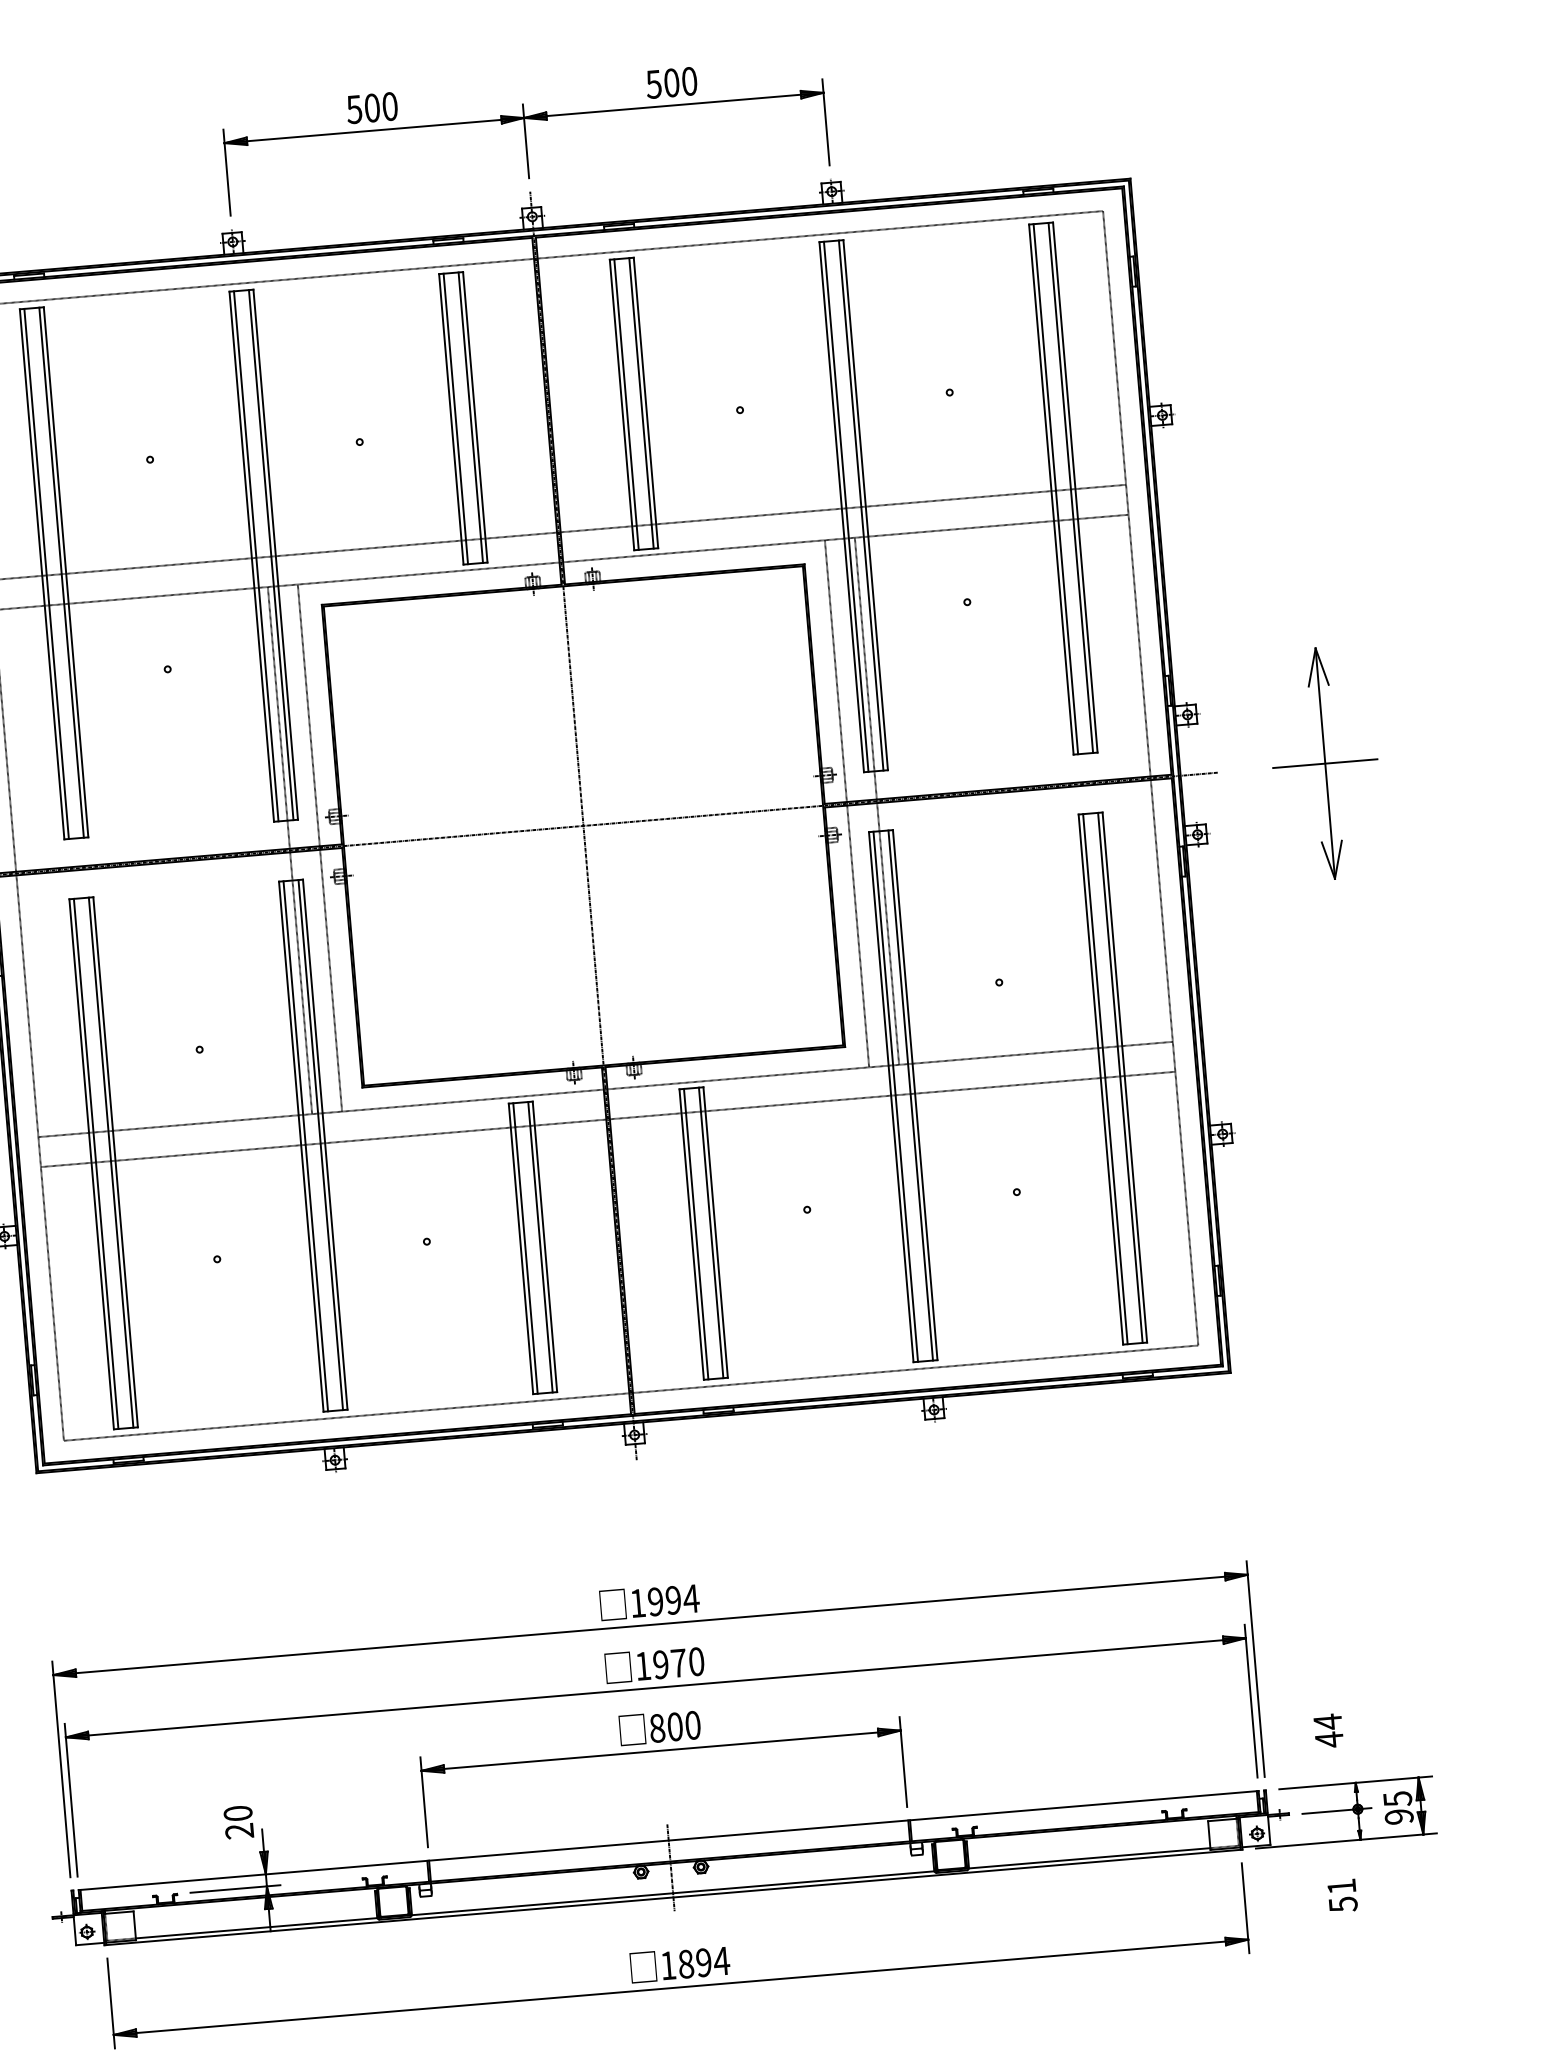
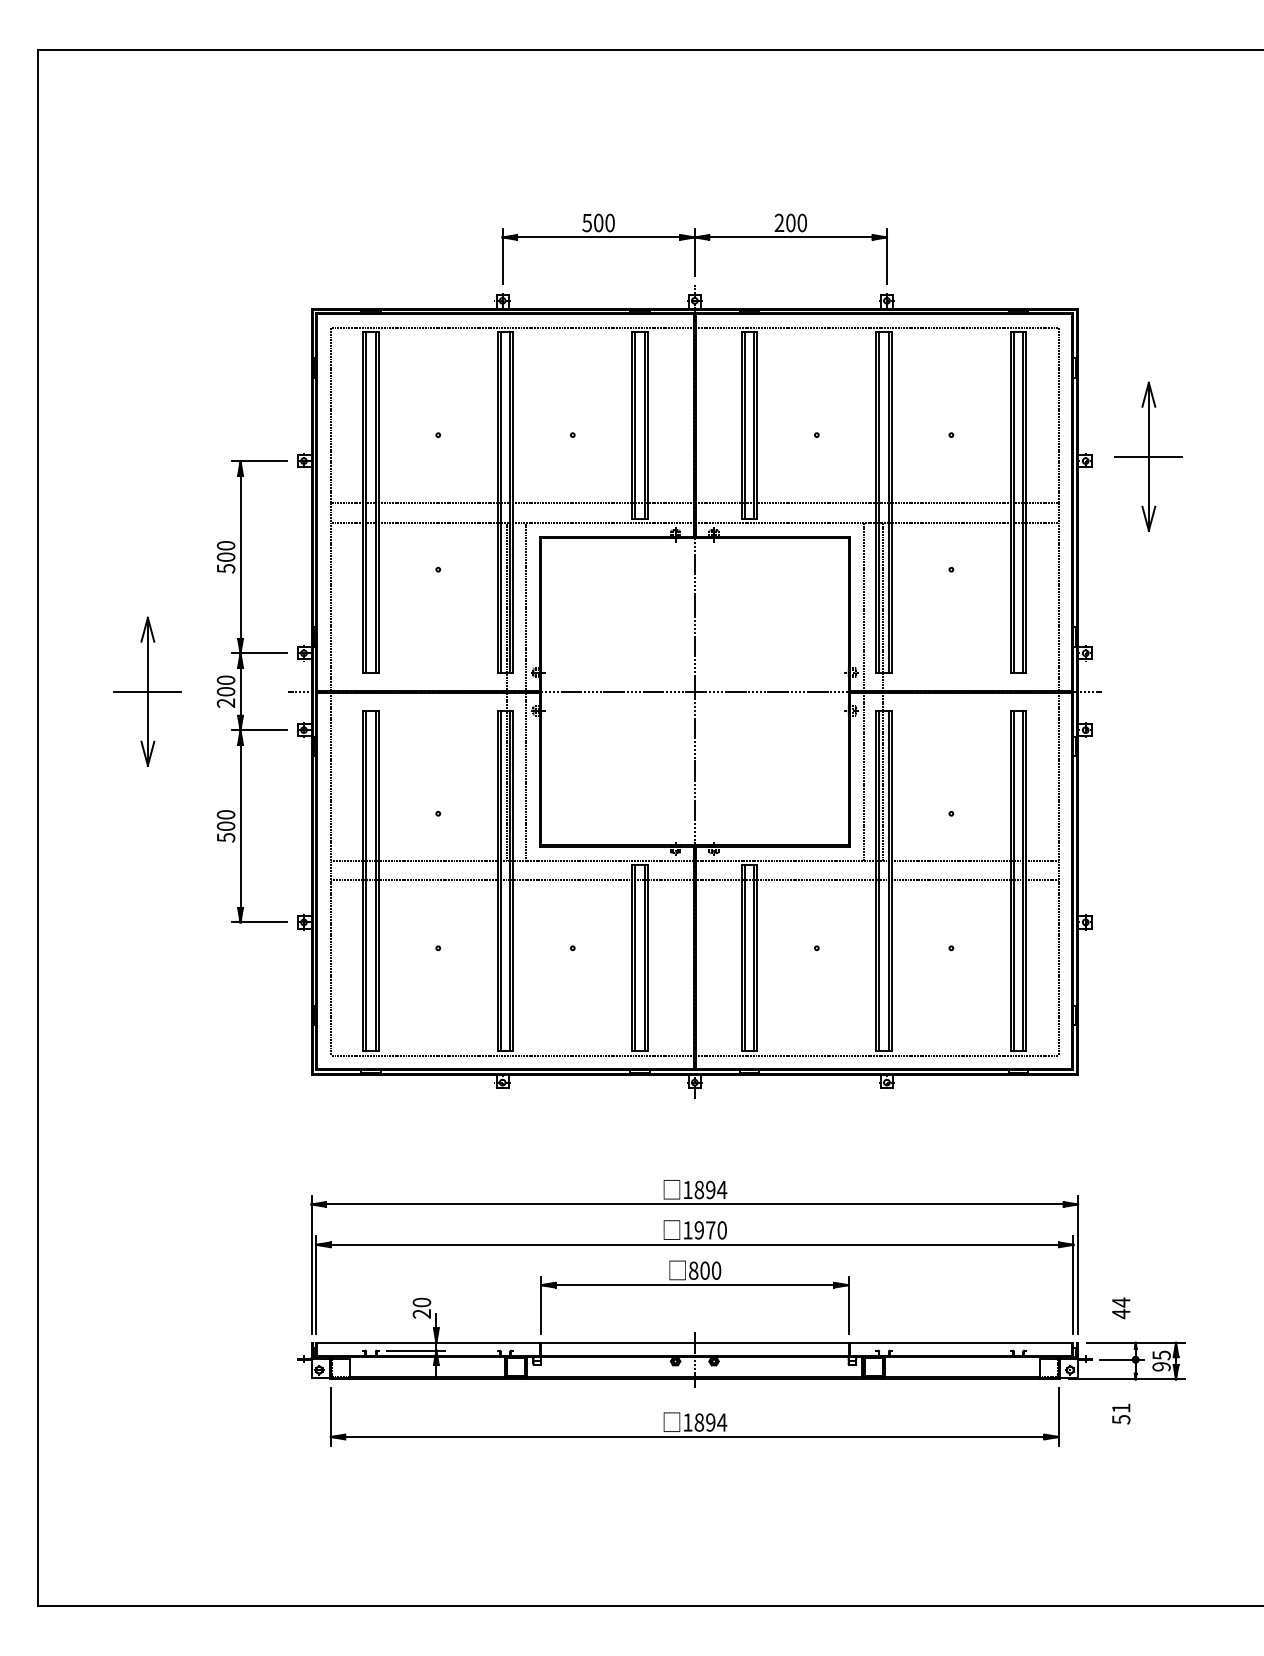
text: (654, 83) -> (779, 222), 500 -> 200
part: (1324, 763) -> (1148, 456), moved
text: (655, 1601) -> (699, 1189), 1994 -> 1894

